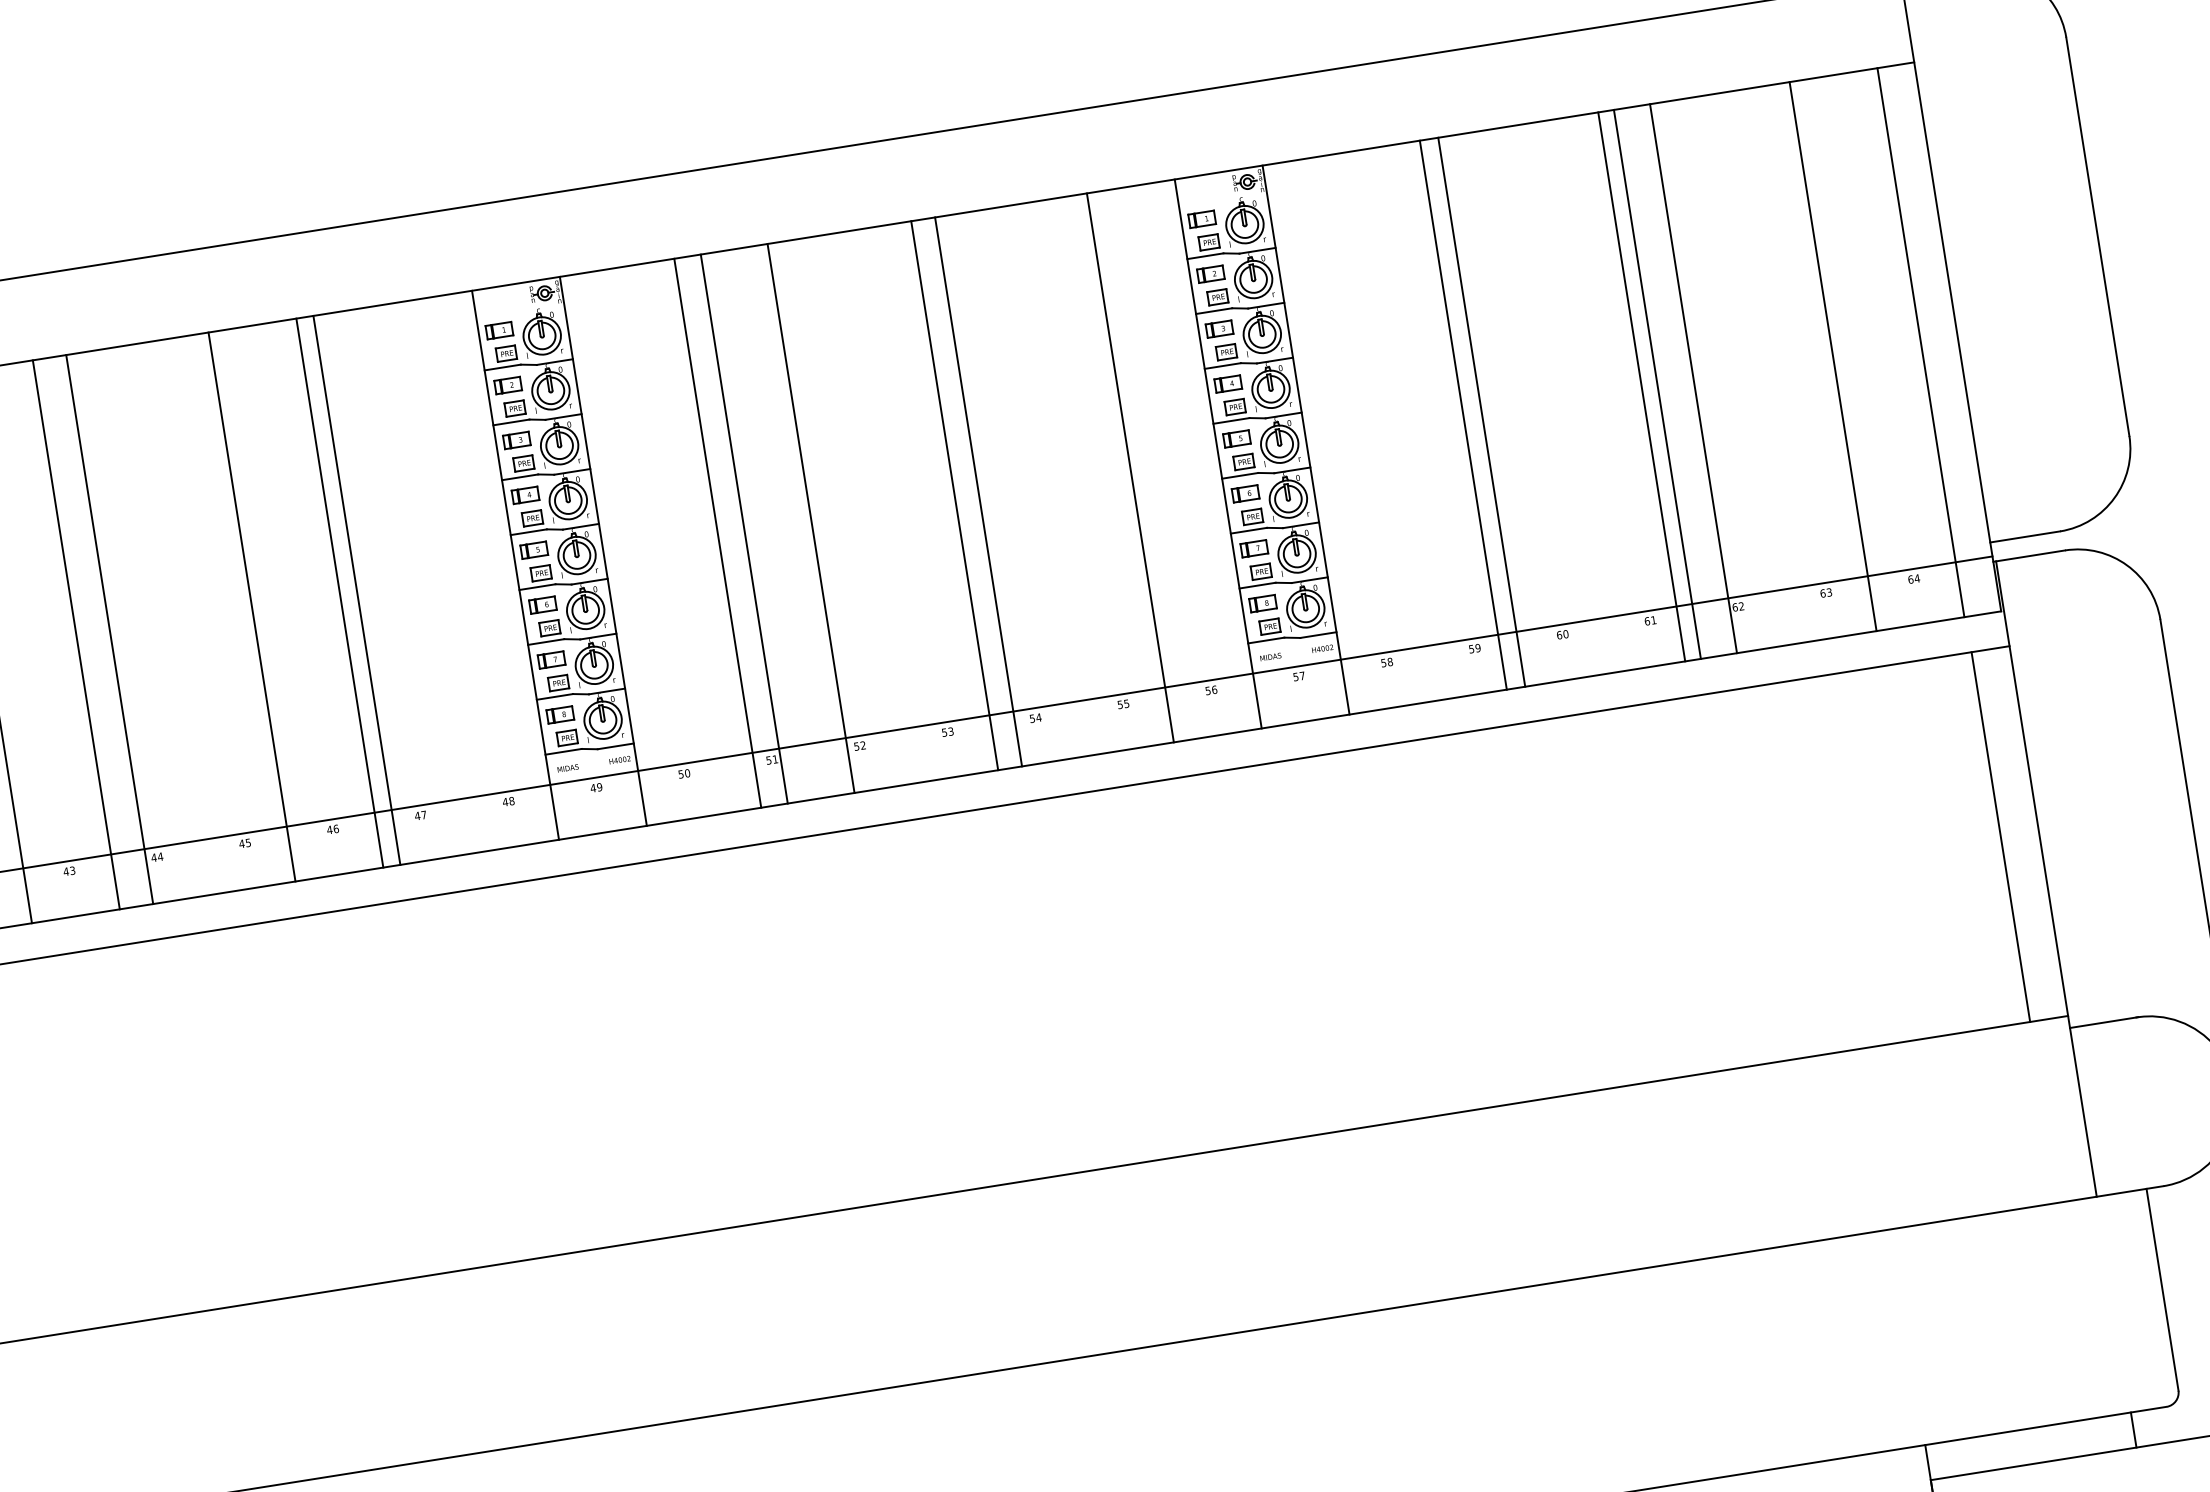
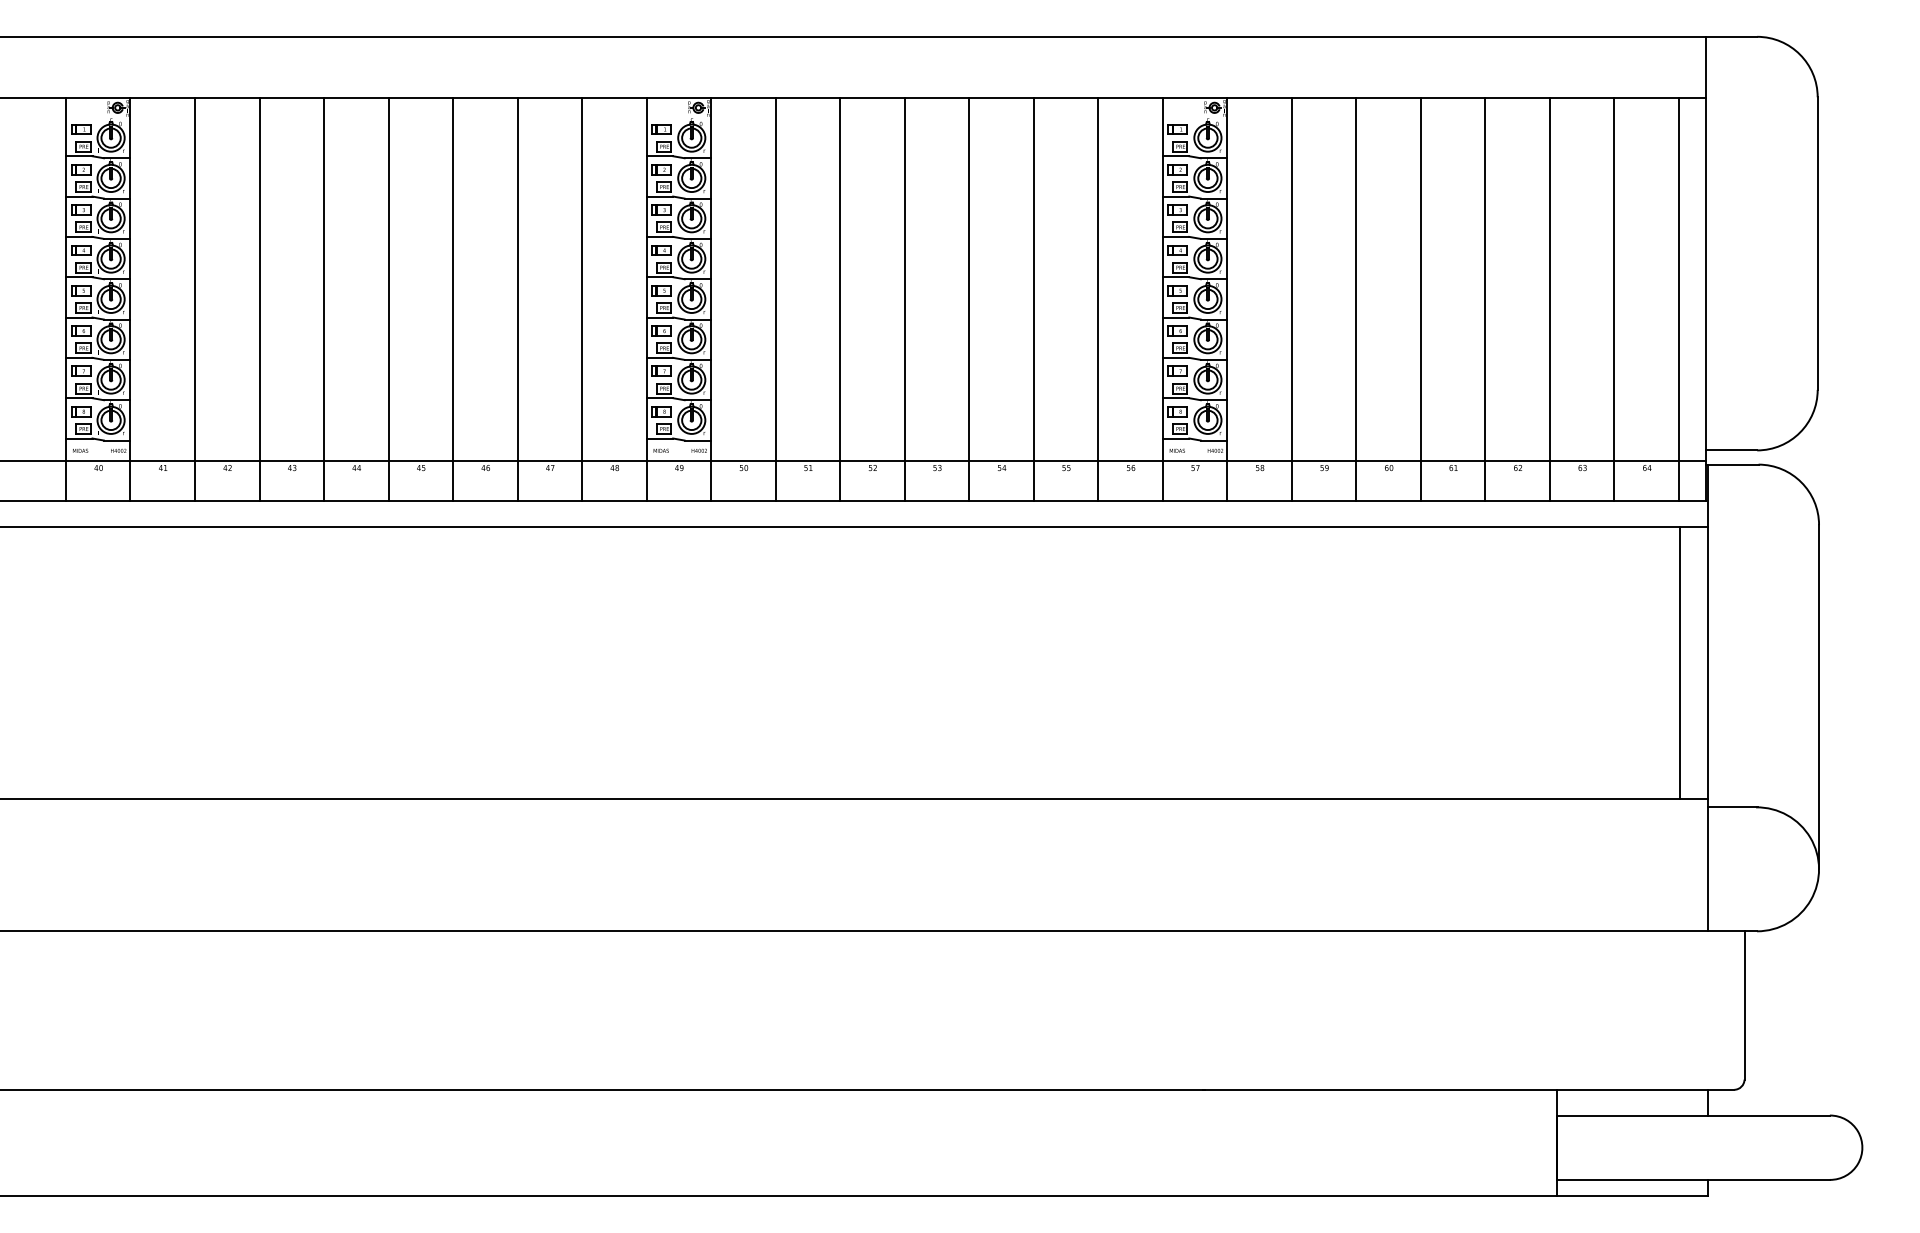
line: (1693, 378) -> (1549, 299), moved
line: (1641, 387) -> (1420, 299), moved
line: (1462, 415) -> (1291, 299), moved
line: (978, 492) -> (1033, 299), moved
line: (810, 518) -> (904, 299), moved
line: (744, 529) -> (775, 299), moved
line: (718, 533) -> (840, 299), moved
line: (357, 590) -> (582, 299), moved
line: (109, 629) -> (388, 299), moved

